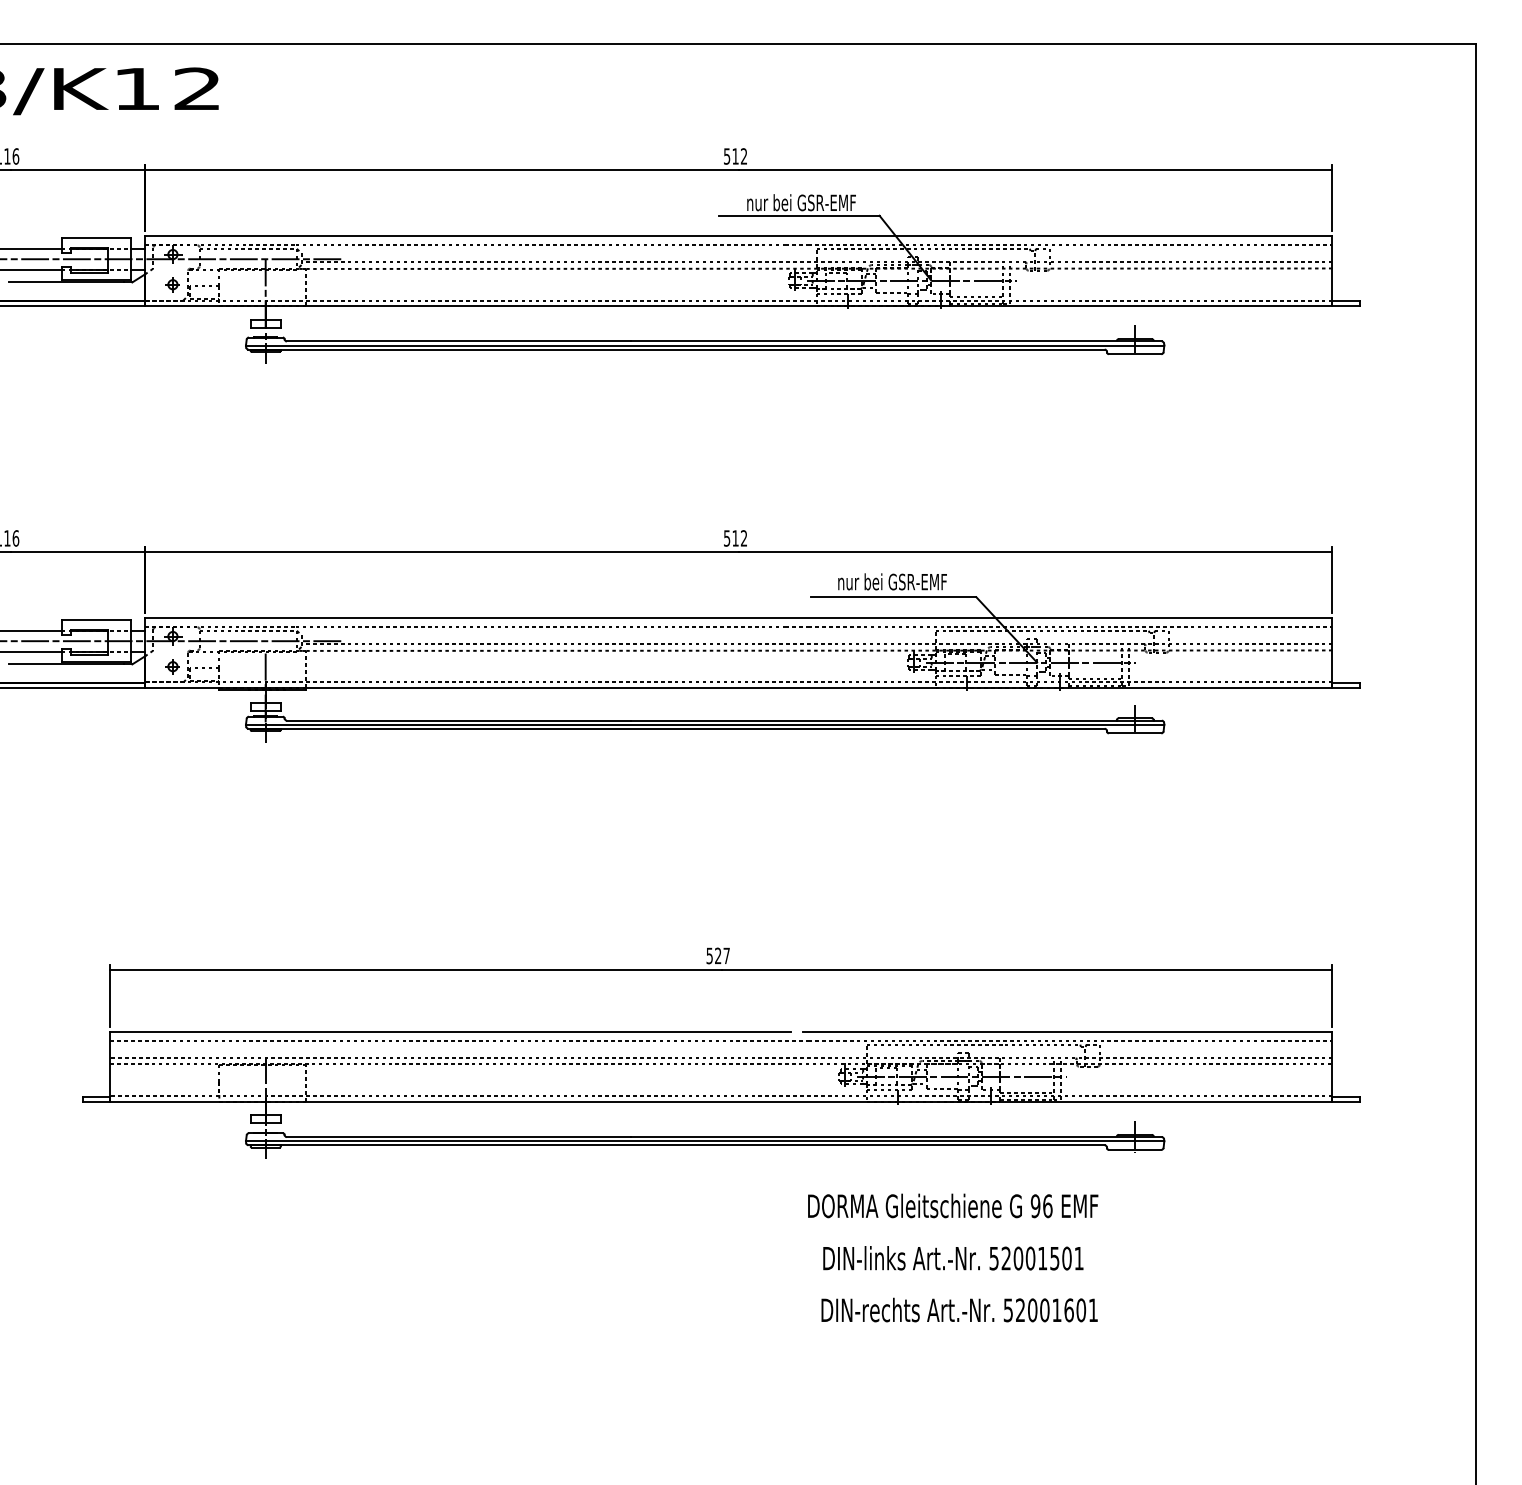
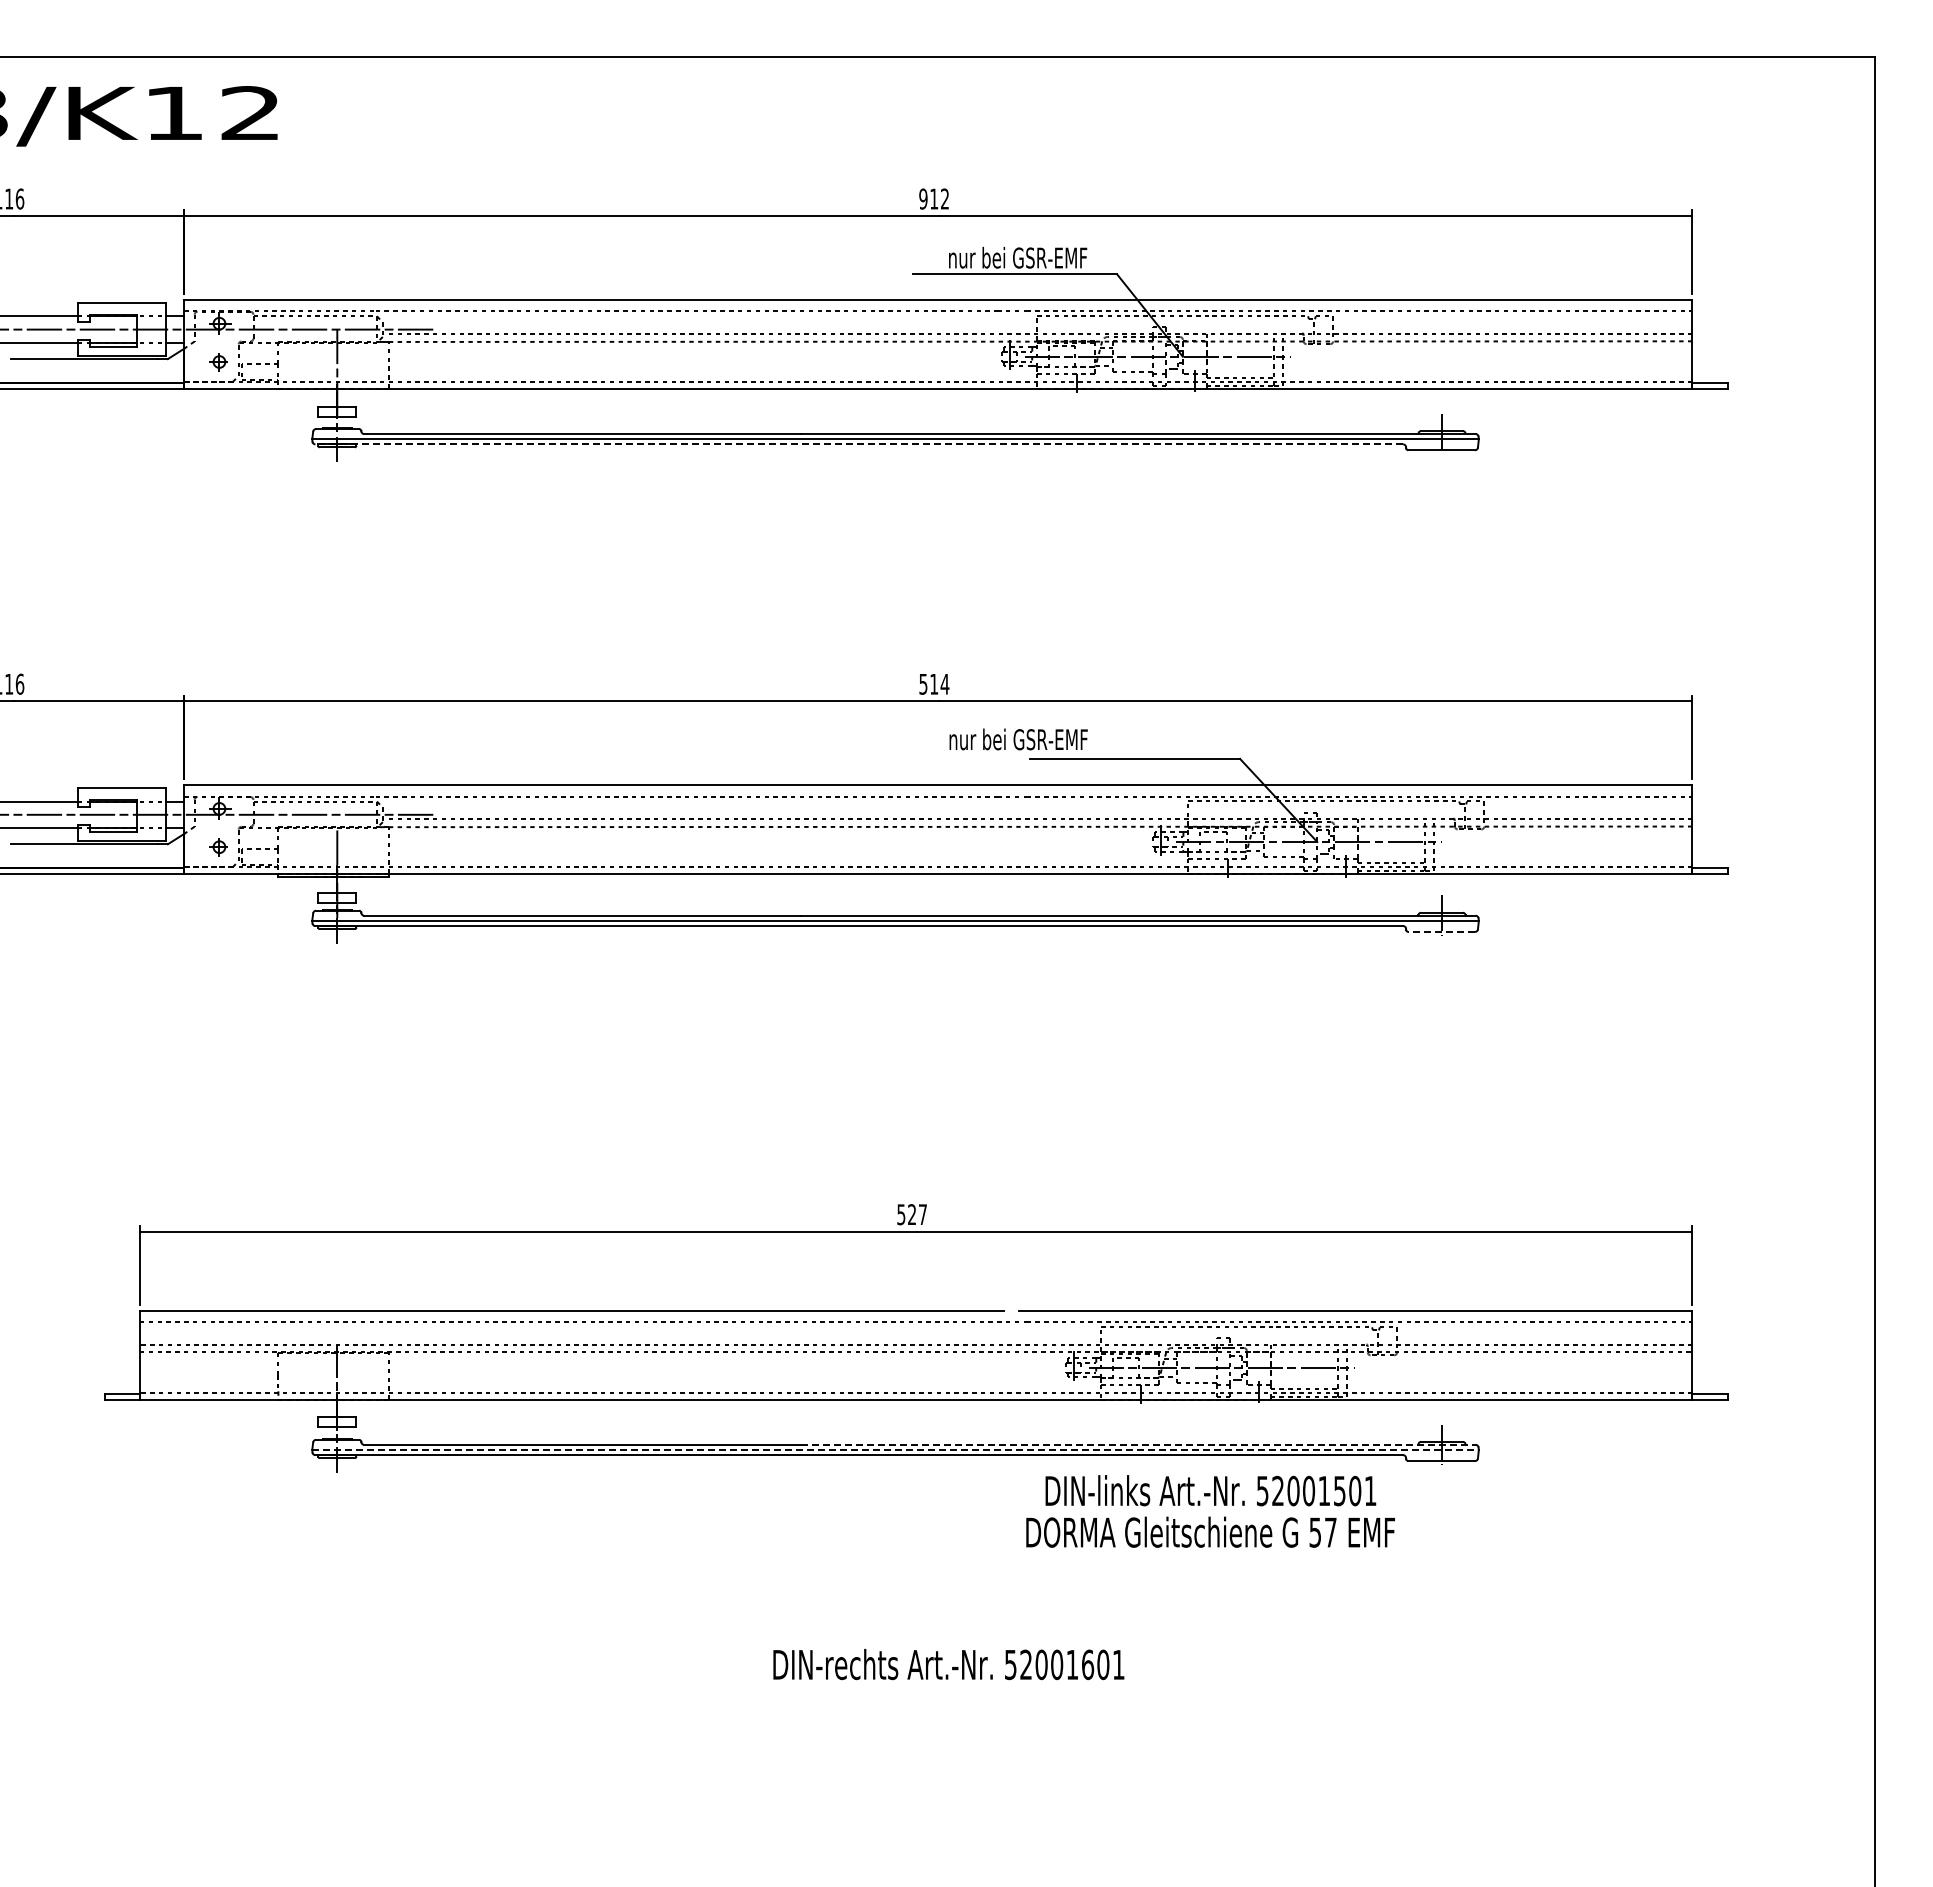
text: (727, 156) -> (923, 198), 512 -> 912
line: (676, 349) -> (859, 444), solid -> dashed
text: (743, 537) -> (944, 683), 512 -> 514
text: (892, 581) -> (1018, 739), moved
line: (1134, 733) -> (1441, 931), solid -> dashed
line: (896, 1136) -> (1138, 1444), solid -> dashed
line: (705, 1141) -> (896, 1450), solid -> dashed
text: (1041, 1206) -> (1322, 1532), 96 -> 57
text: (953, 1258) -> (1210, 1490), moved
text: (959, 1310) -> (948, 1664), moved

